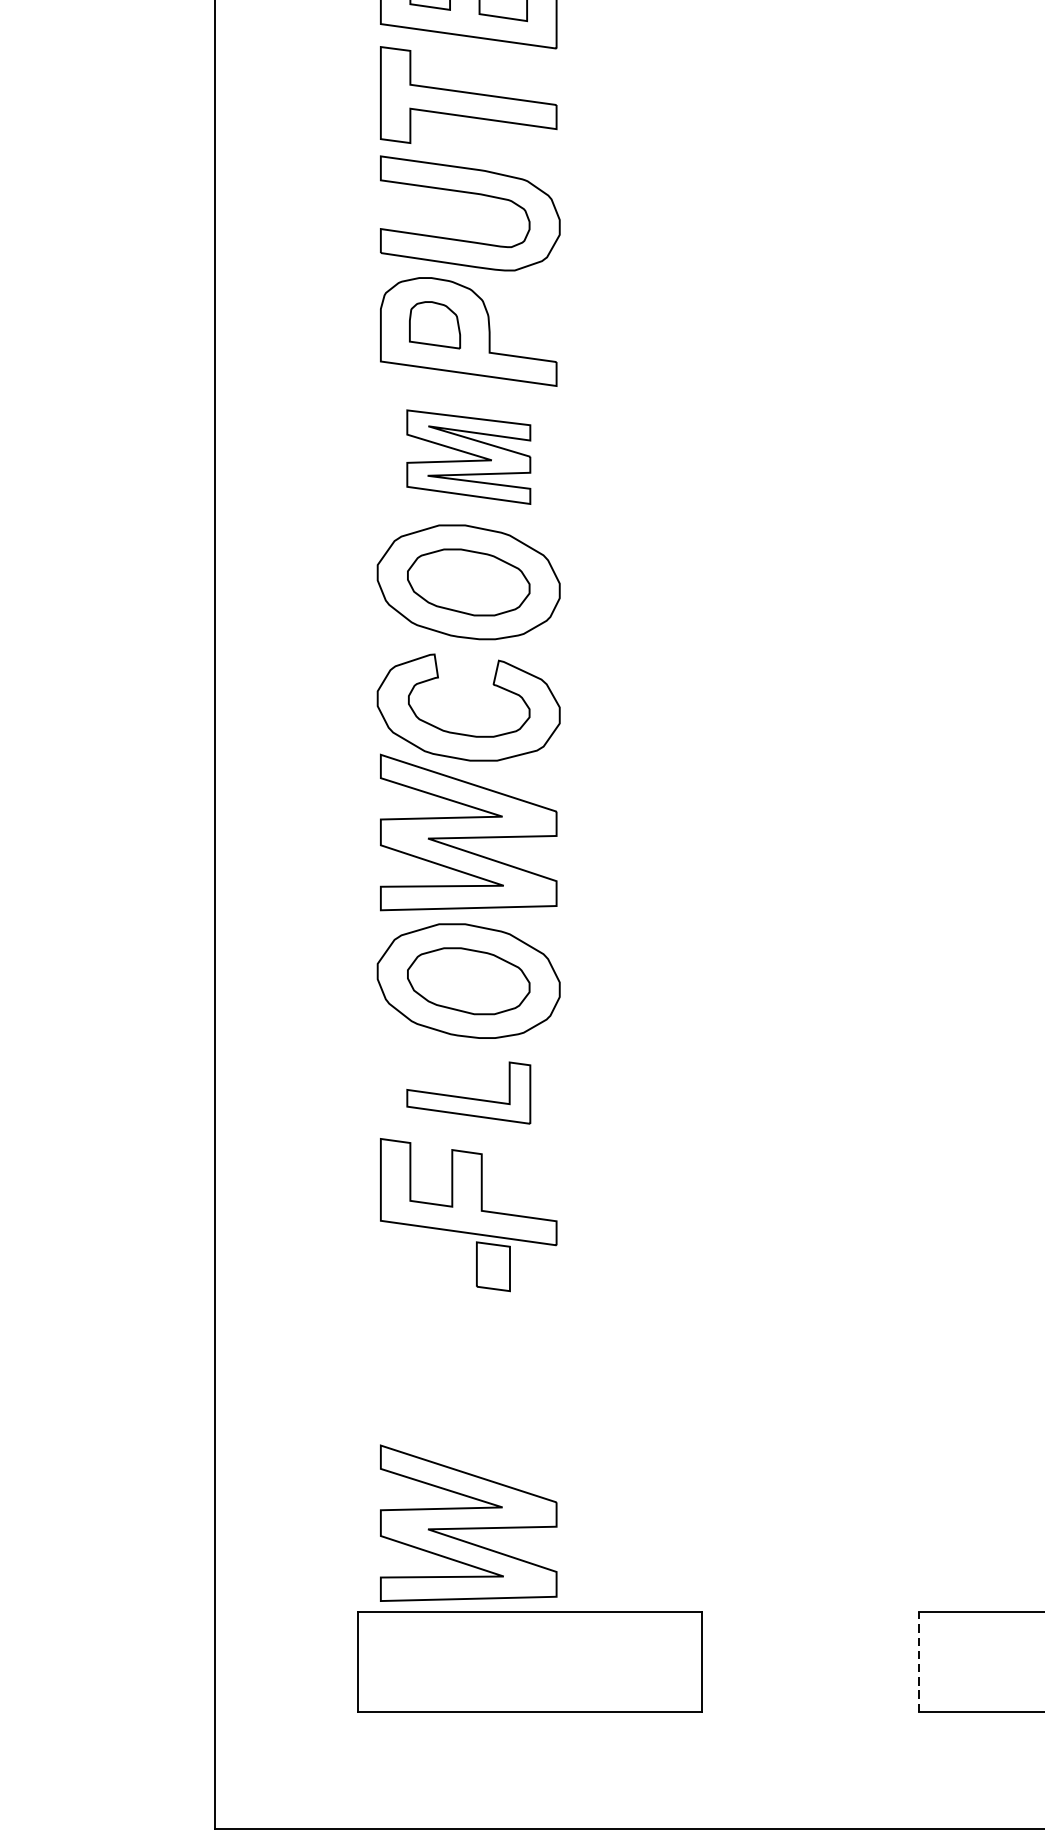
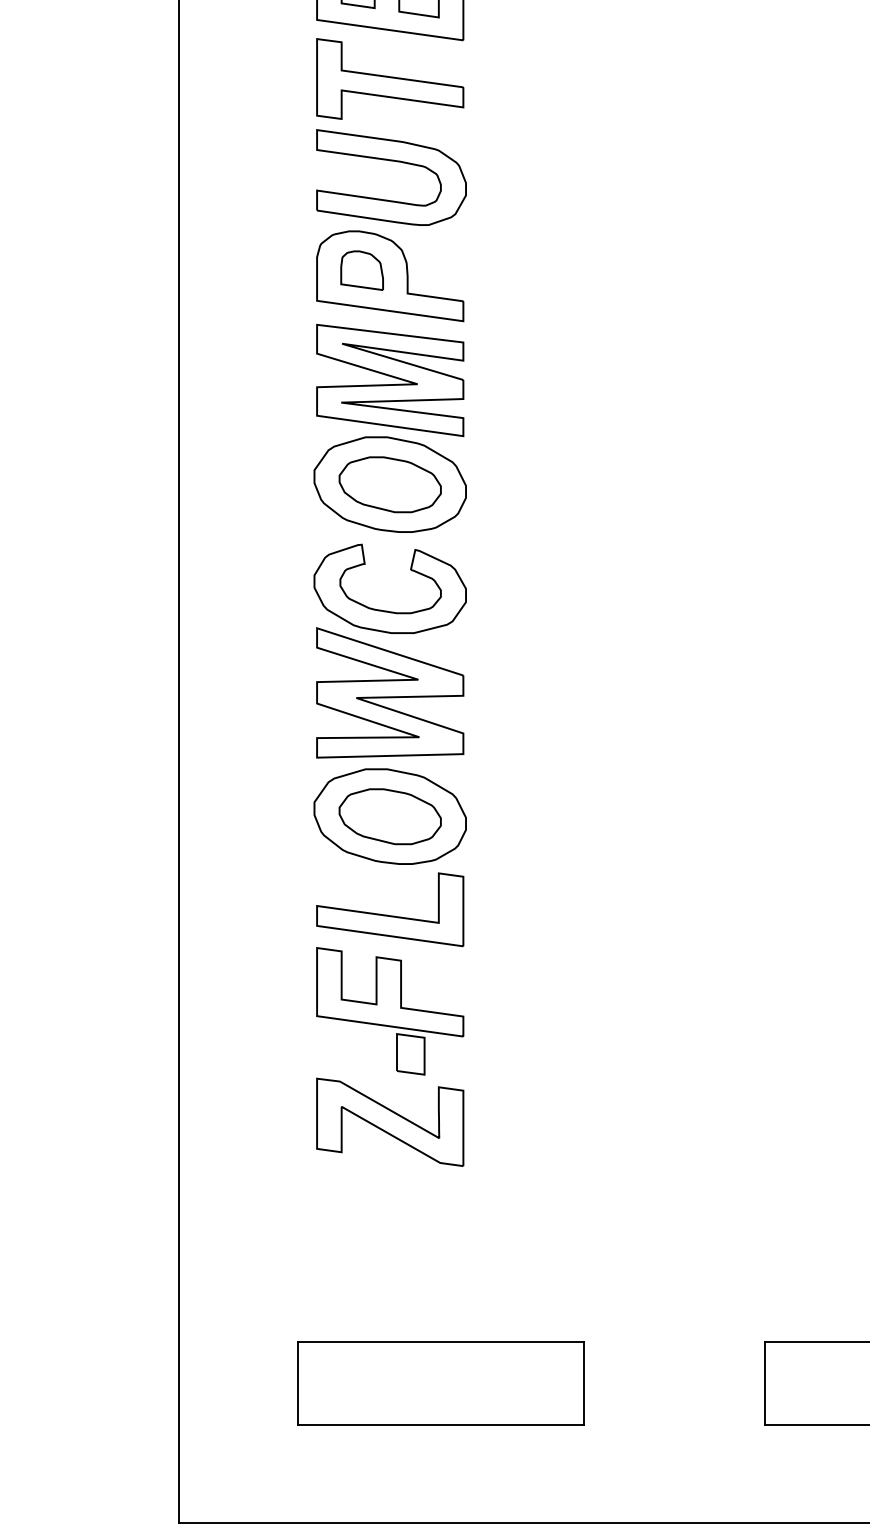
part: (469, 457) -> (390, 380), size x1.43
part: (469, 1092) -> (390, 909), size x1.43
part: (469, 1347) -> (390, 1121), added
part: (469, 1522) -> (390, 1267), removed
line: (919, 1662) -> (765, 1383), dashed -> solid

